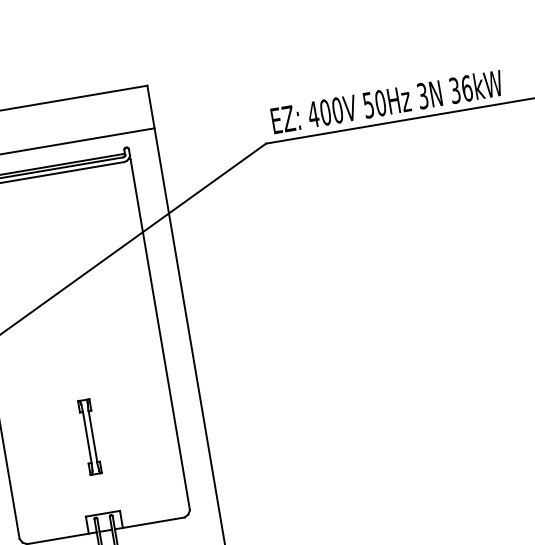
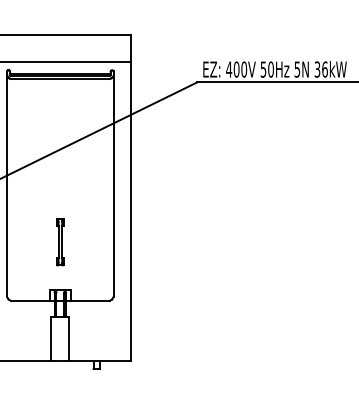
text: (422, 94) -> (297, 68), 3N -> 5N

